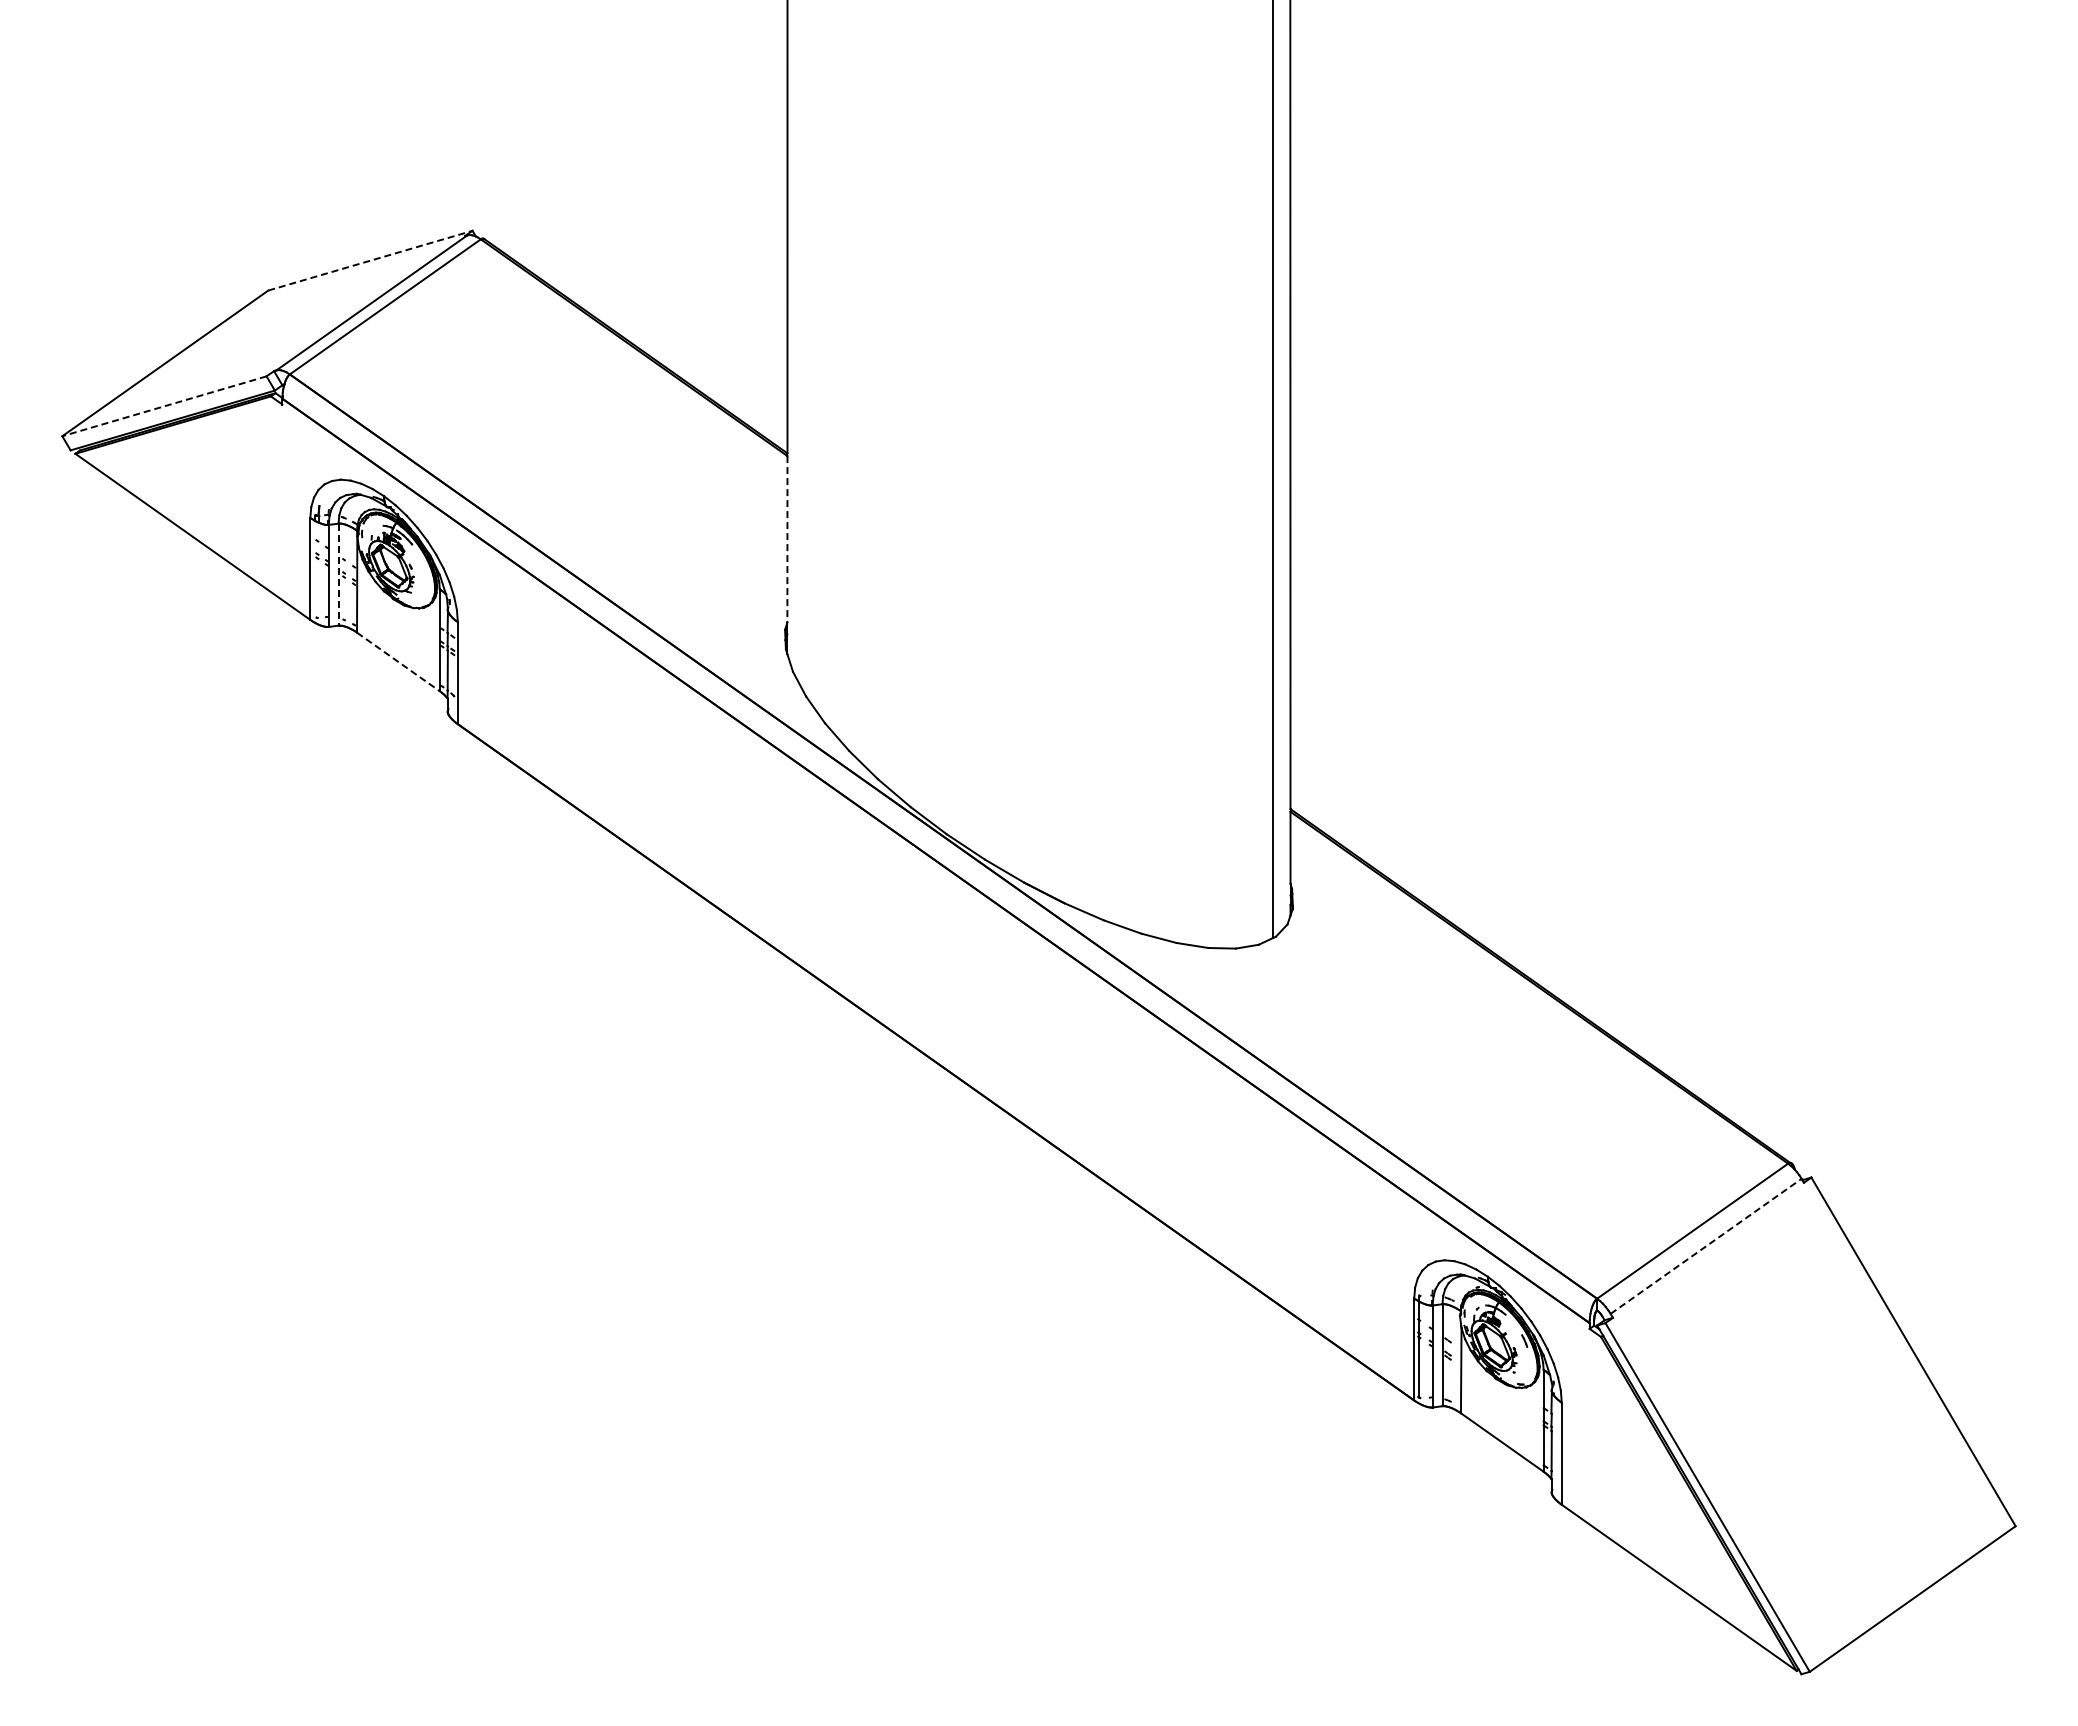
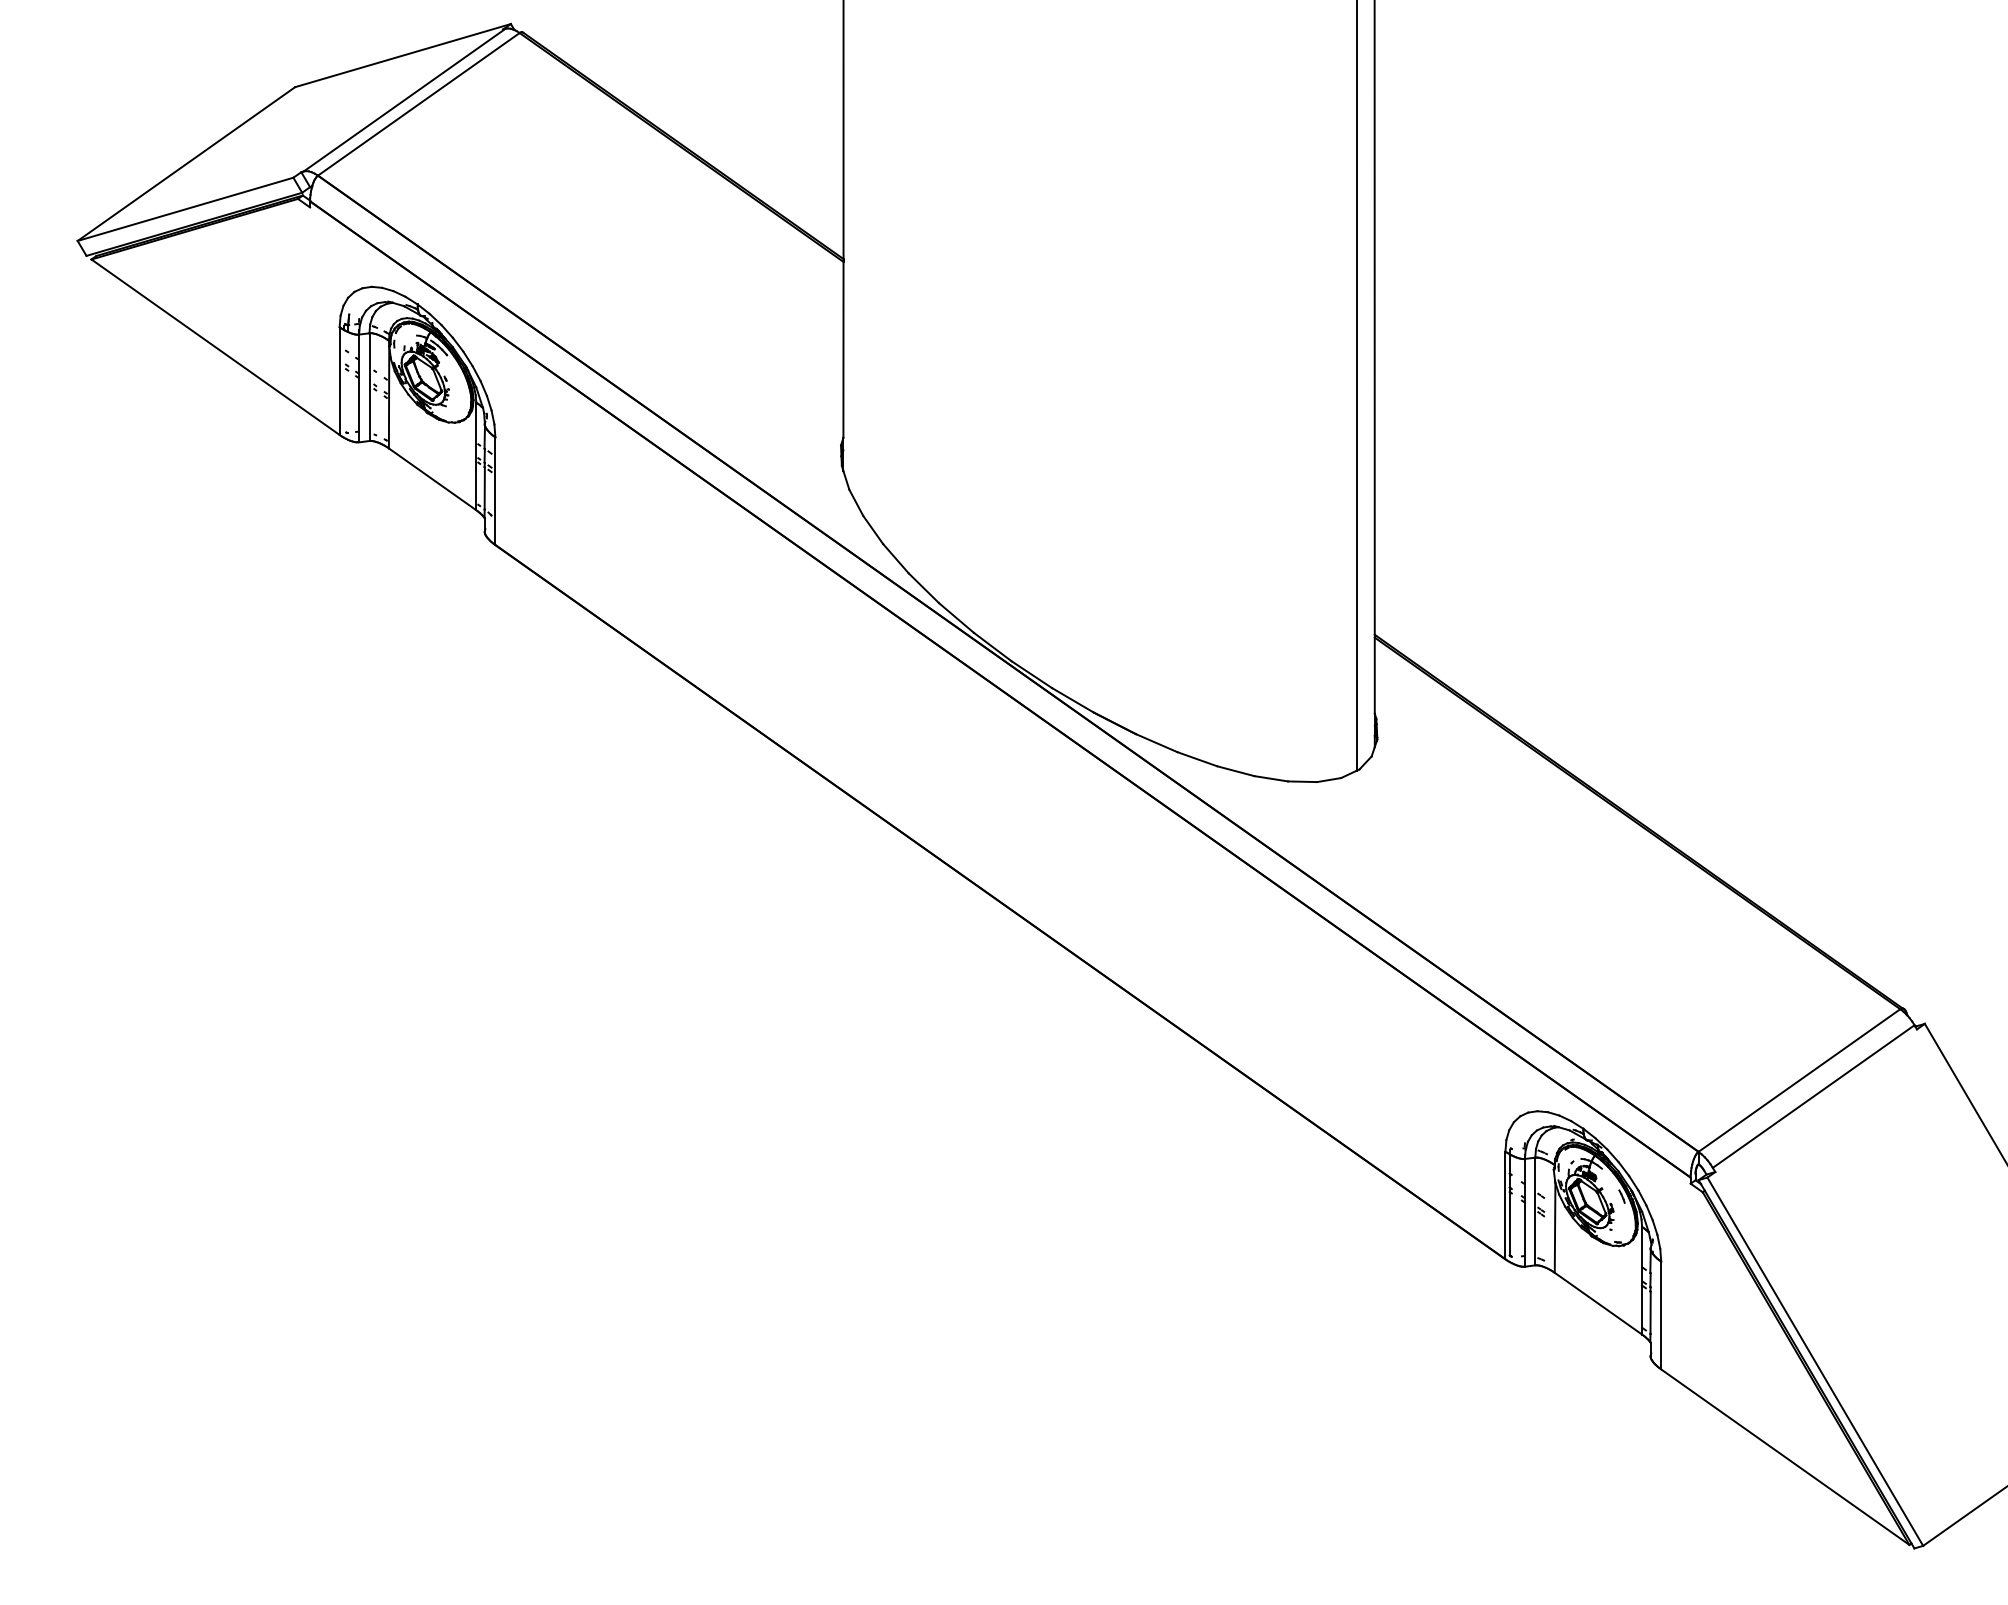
line: (370, 260) -> (403, 55), dashed -> solid
line: (163, 406) -> (184, 209), dashed -> solid
line: (787, 539) -> (843, 350), dashed -> solid
line: (338, 574) -> (369, 386), dashed -> solid
line: (398, 661) -> (432, 478), dashed -> solid
line: (1706, 1246) -> (1814, 1096), dashed -> solid

